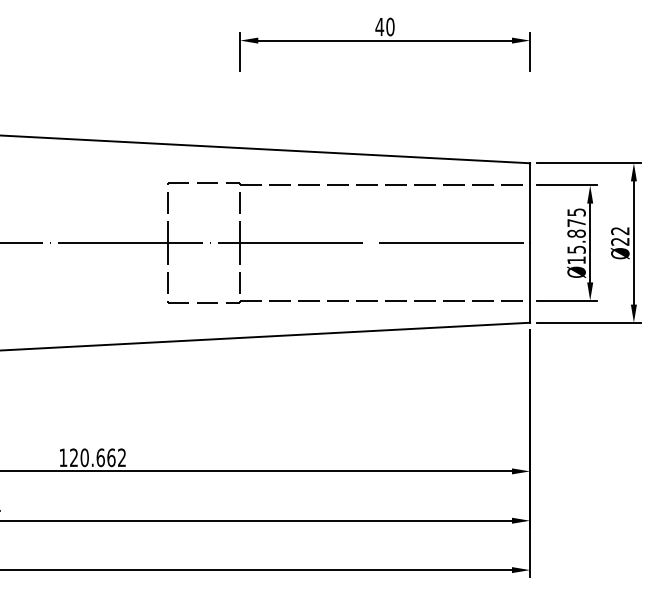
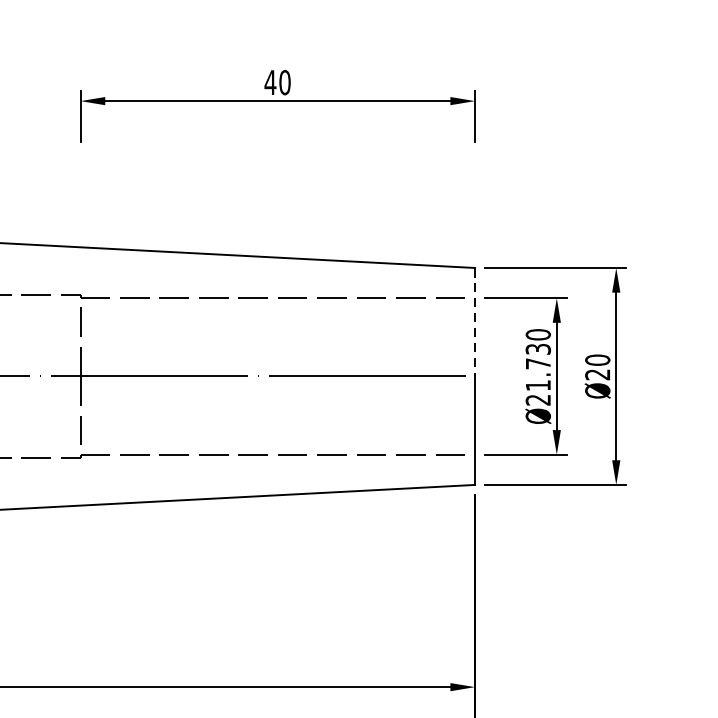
line: (530, 203) -> (475, 322), solid -> dashed
text: (620, 230) -> (598, 359), Ø22 -> Ø20
text: (576, 236) -> (538, 367), Ø15.875 -> Ø21.730

